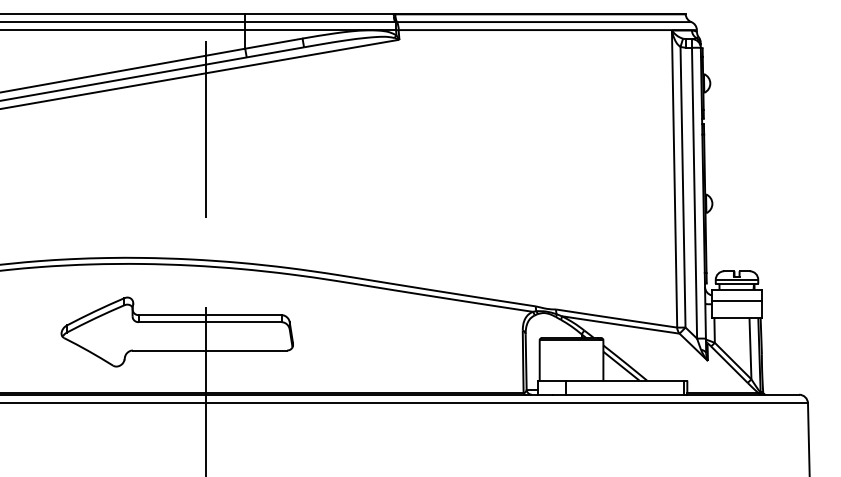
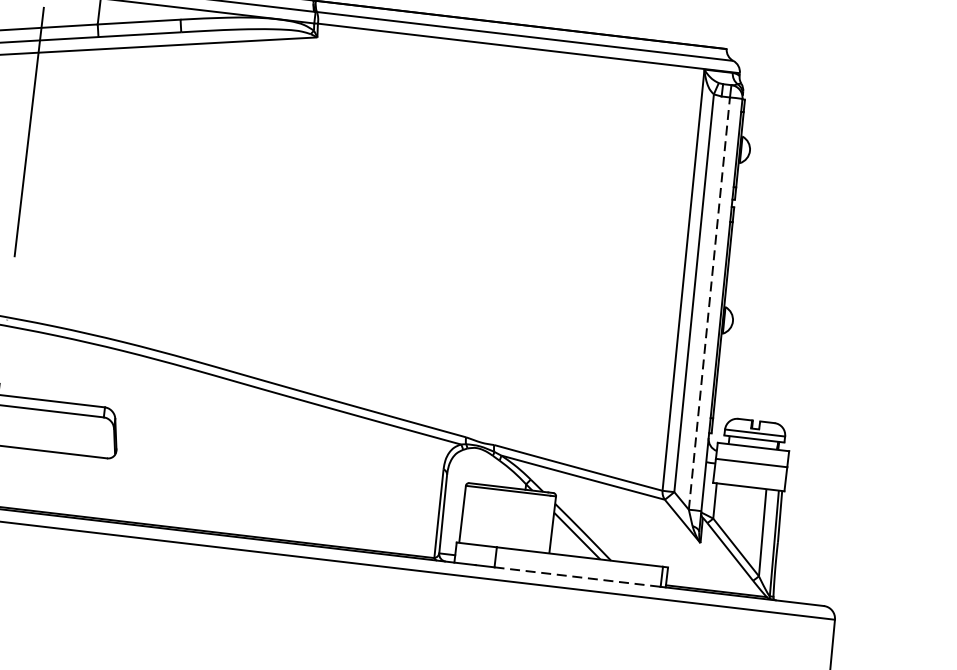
line: (694, 192) -> (709, 302), solid -> dashed
line: (625, 394) -> (578, 576), solid -> dashed

